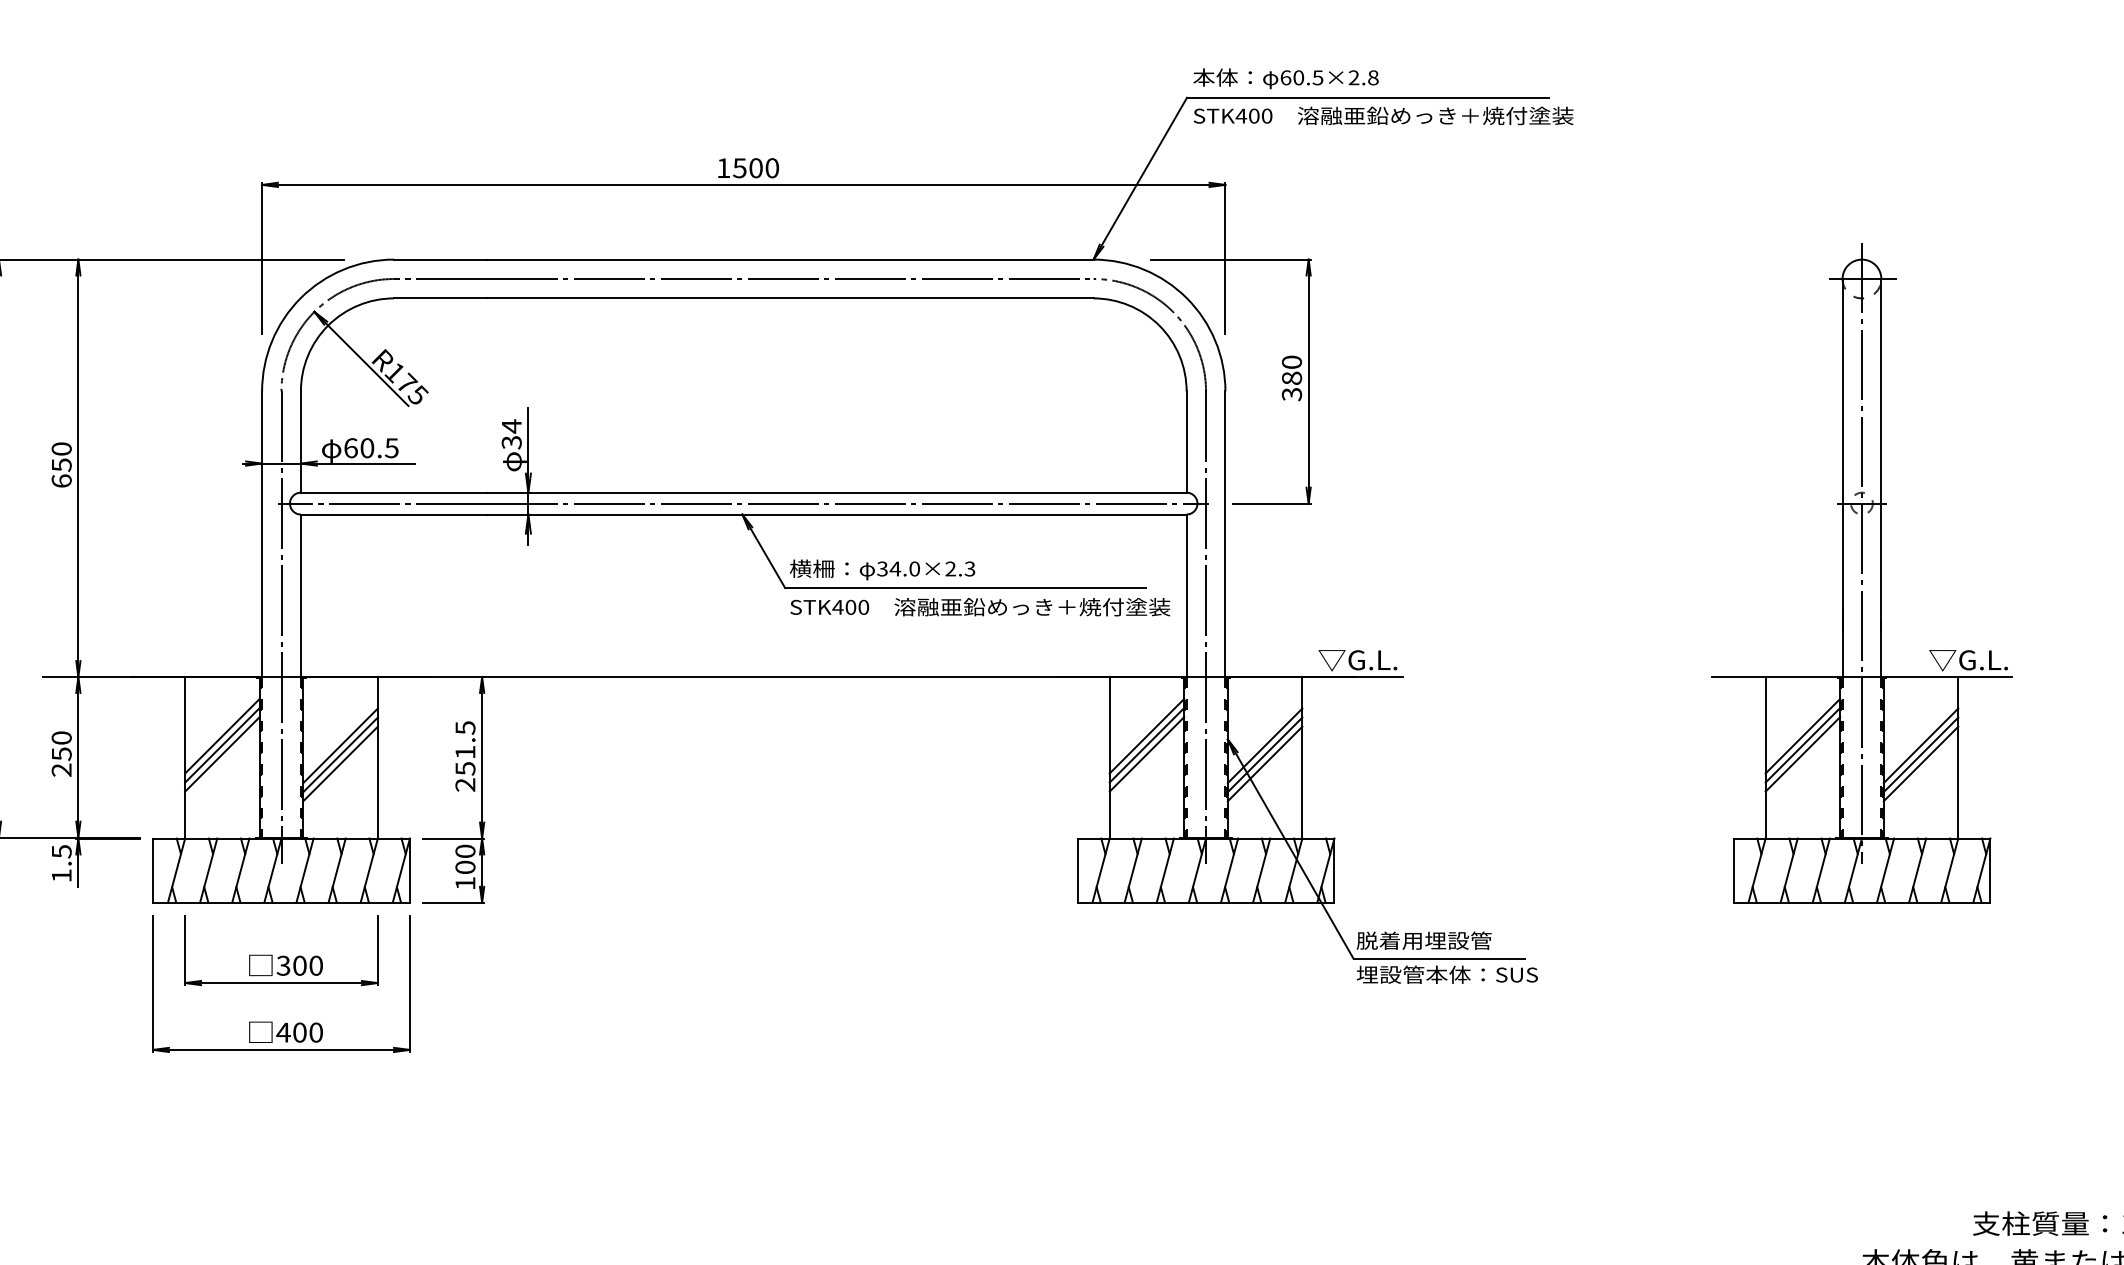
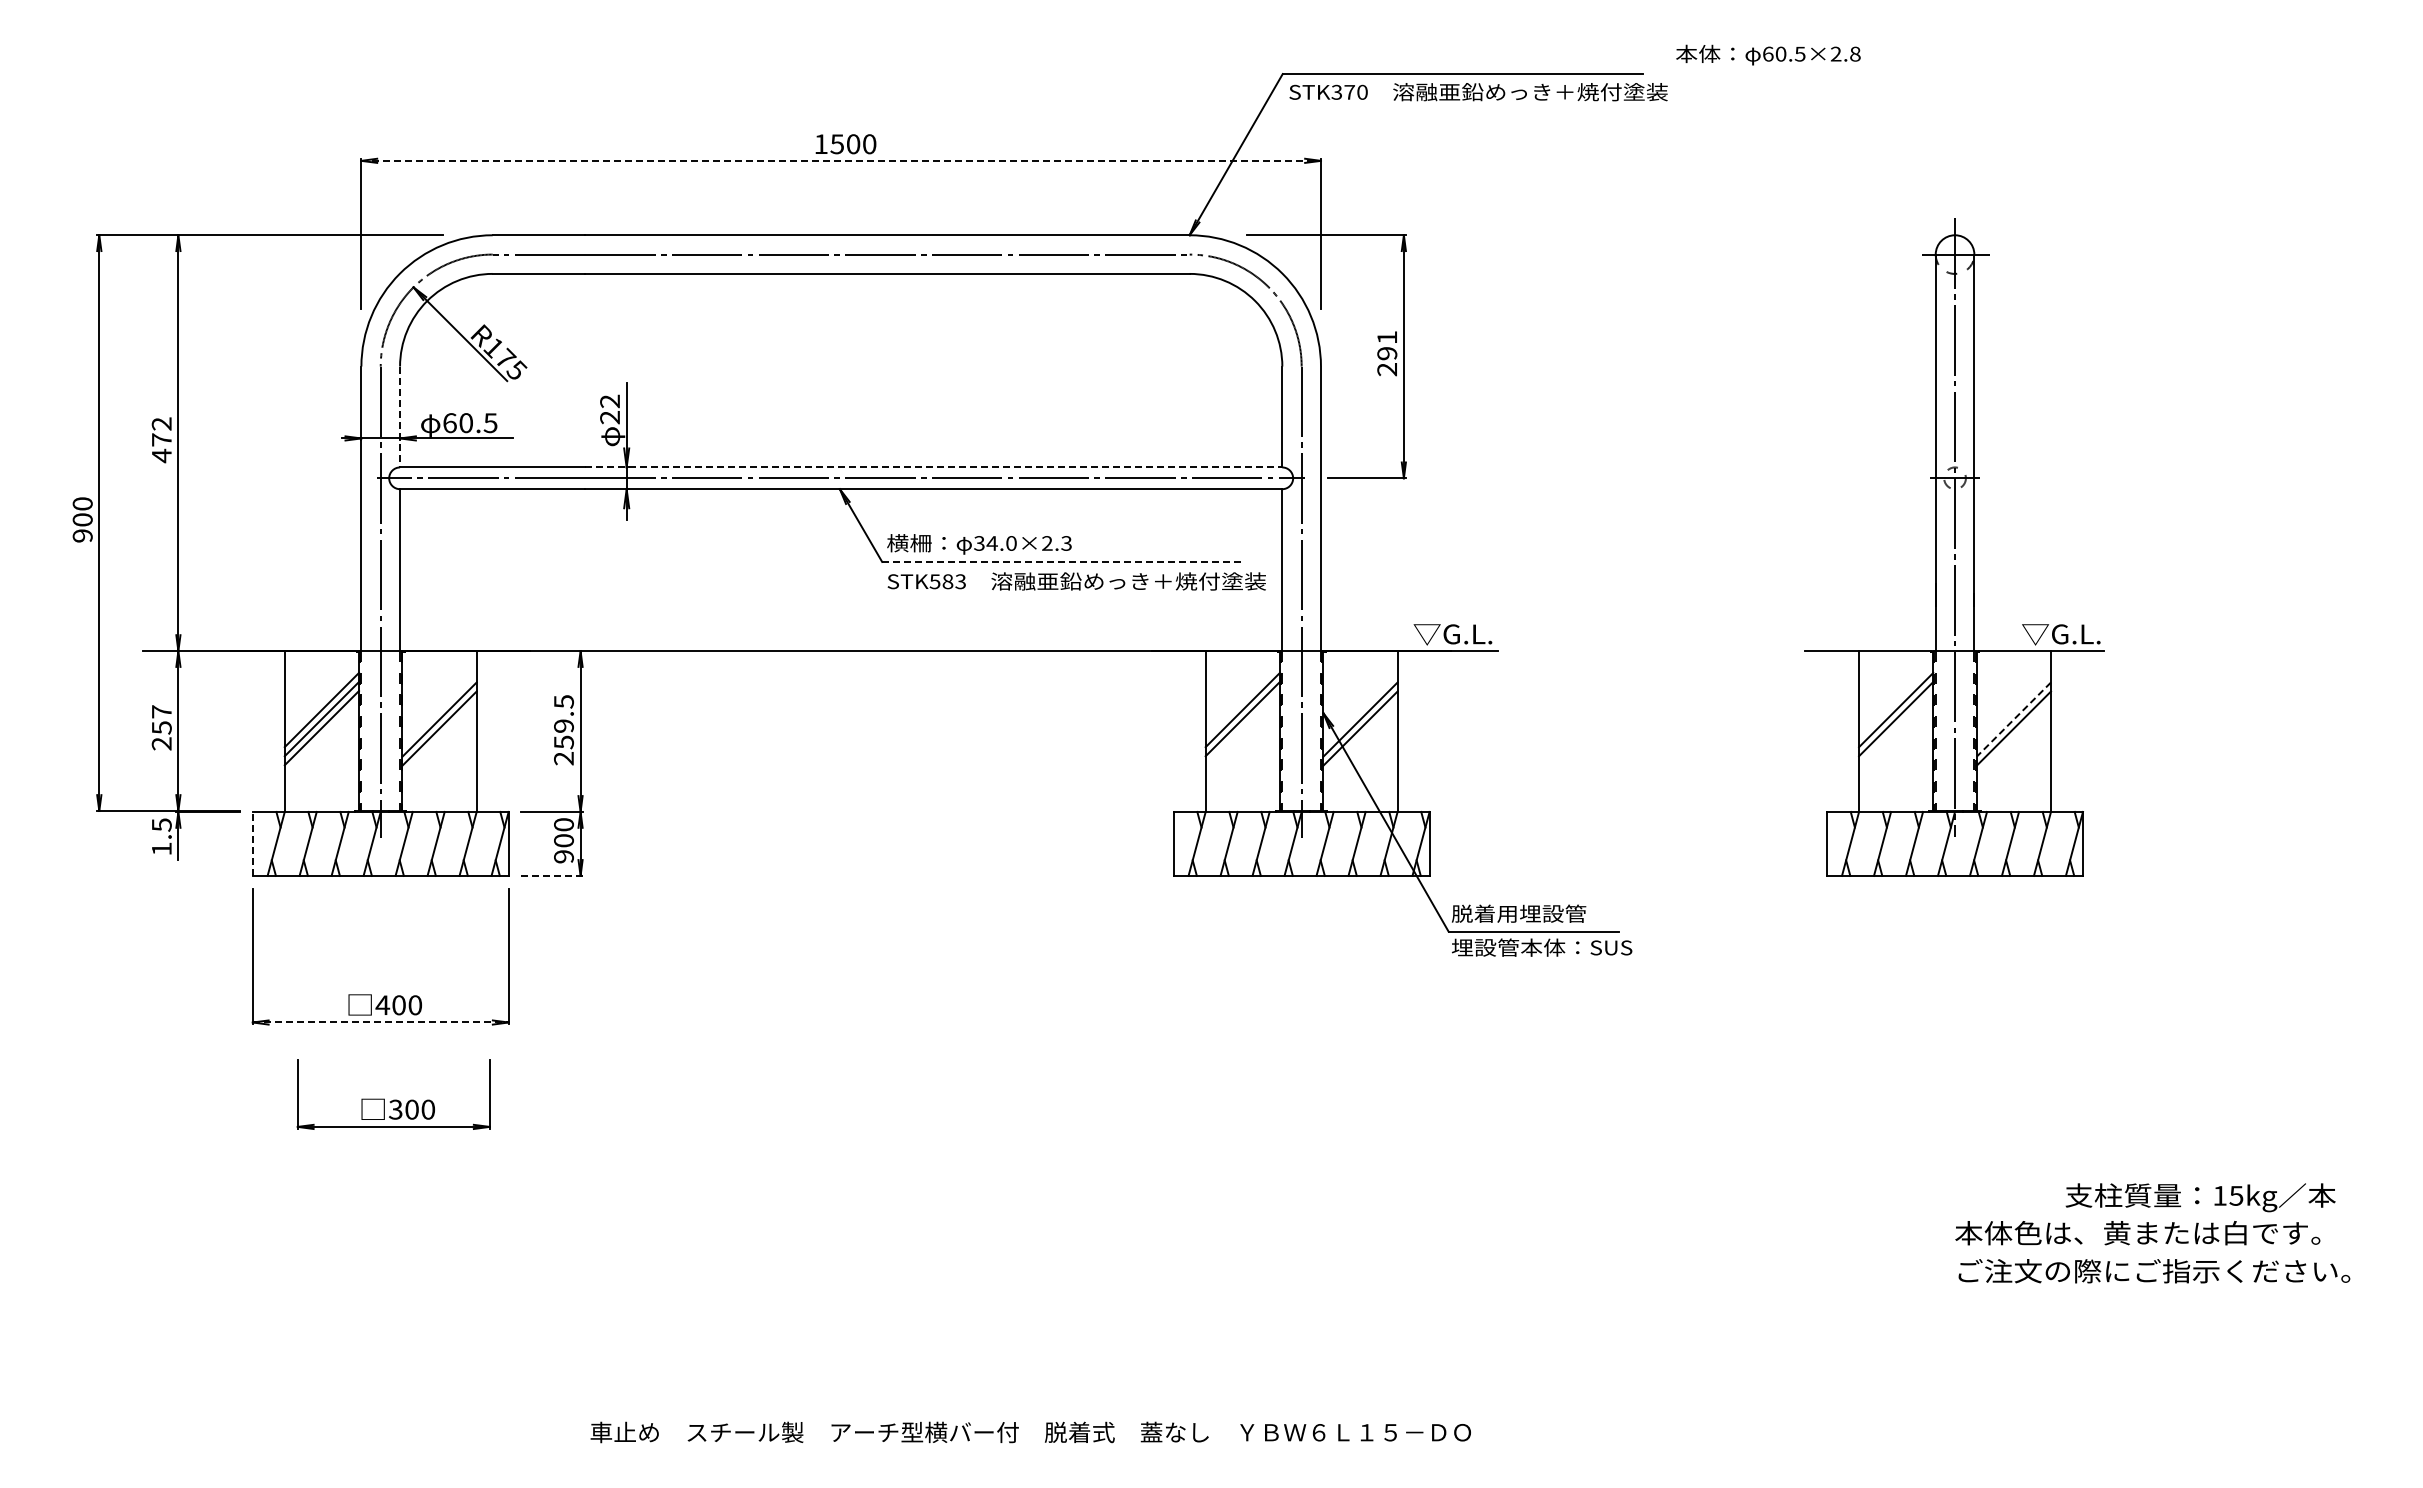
text: (1286, 78) -> (1768, 54), moved
text: (1248, 115) -> (1343, 91), STK400 -> STK370
line: (744, 184) -> (841, 160), solid -> dashed
text: (1292, 378) -> (1387, 353), 380 -> 291
text: (512, 434) -> (610, 409), 34 -> 22
line: (301, 442) -> (400, 417), solid -> dashed
text: (61, 465) -> (161, 440), 650 -> 472
line: (836, 492) -> (933, 467), solid -> dashed
line: (964, 587) -> (1061, 561), solid -> dashed
text: (850, 607) -> (947, 581), STK400 -> STK583
text: (61, 737) -> (161, 711), 250 -> 257
line: (1920, 745) -> (2013, 719), solid -> dashed
text: (464, 751) -> (563, 725), 251.5 -> 259.5
line: (1146, 754) -> (1242, 728), removed
line: (1803, 754) -> (1896, 728), removed
line: (340, 763) -> (439, 737), removed
line: (1265, 763) -> (1360, 737), removed
line: (1920, 763) -> (2013, 737), removed
line: (152, 870) -> (252, 843), solid -> dashed
text: (464, 883) -> (563, 856), 100 -> 900
line: (453, 902) -> (552, 875), solid -> dashed
part: (281, 950) -> (393, 1094), moved
line: (281, 1049) -> (380, 1022), solid -> dashed

